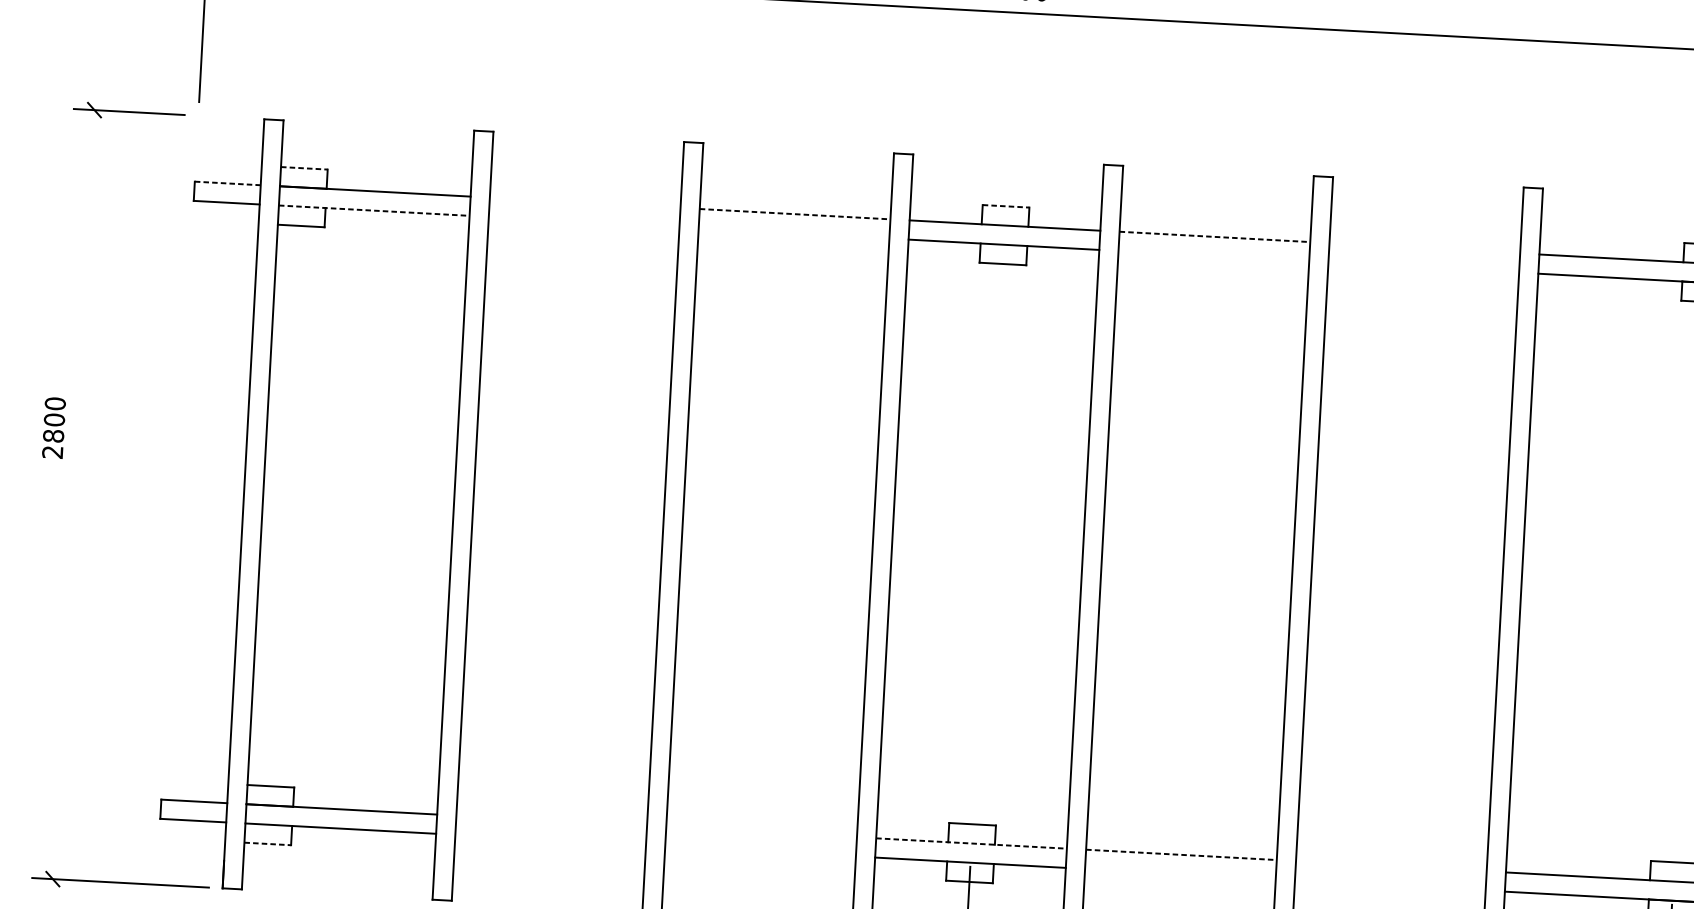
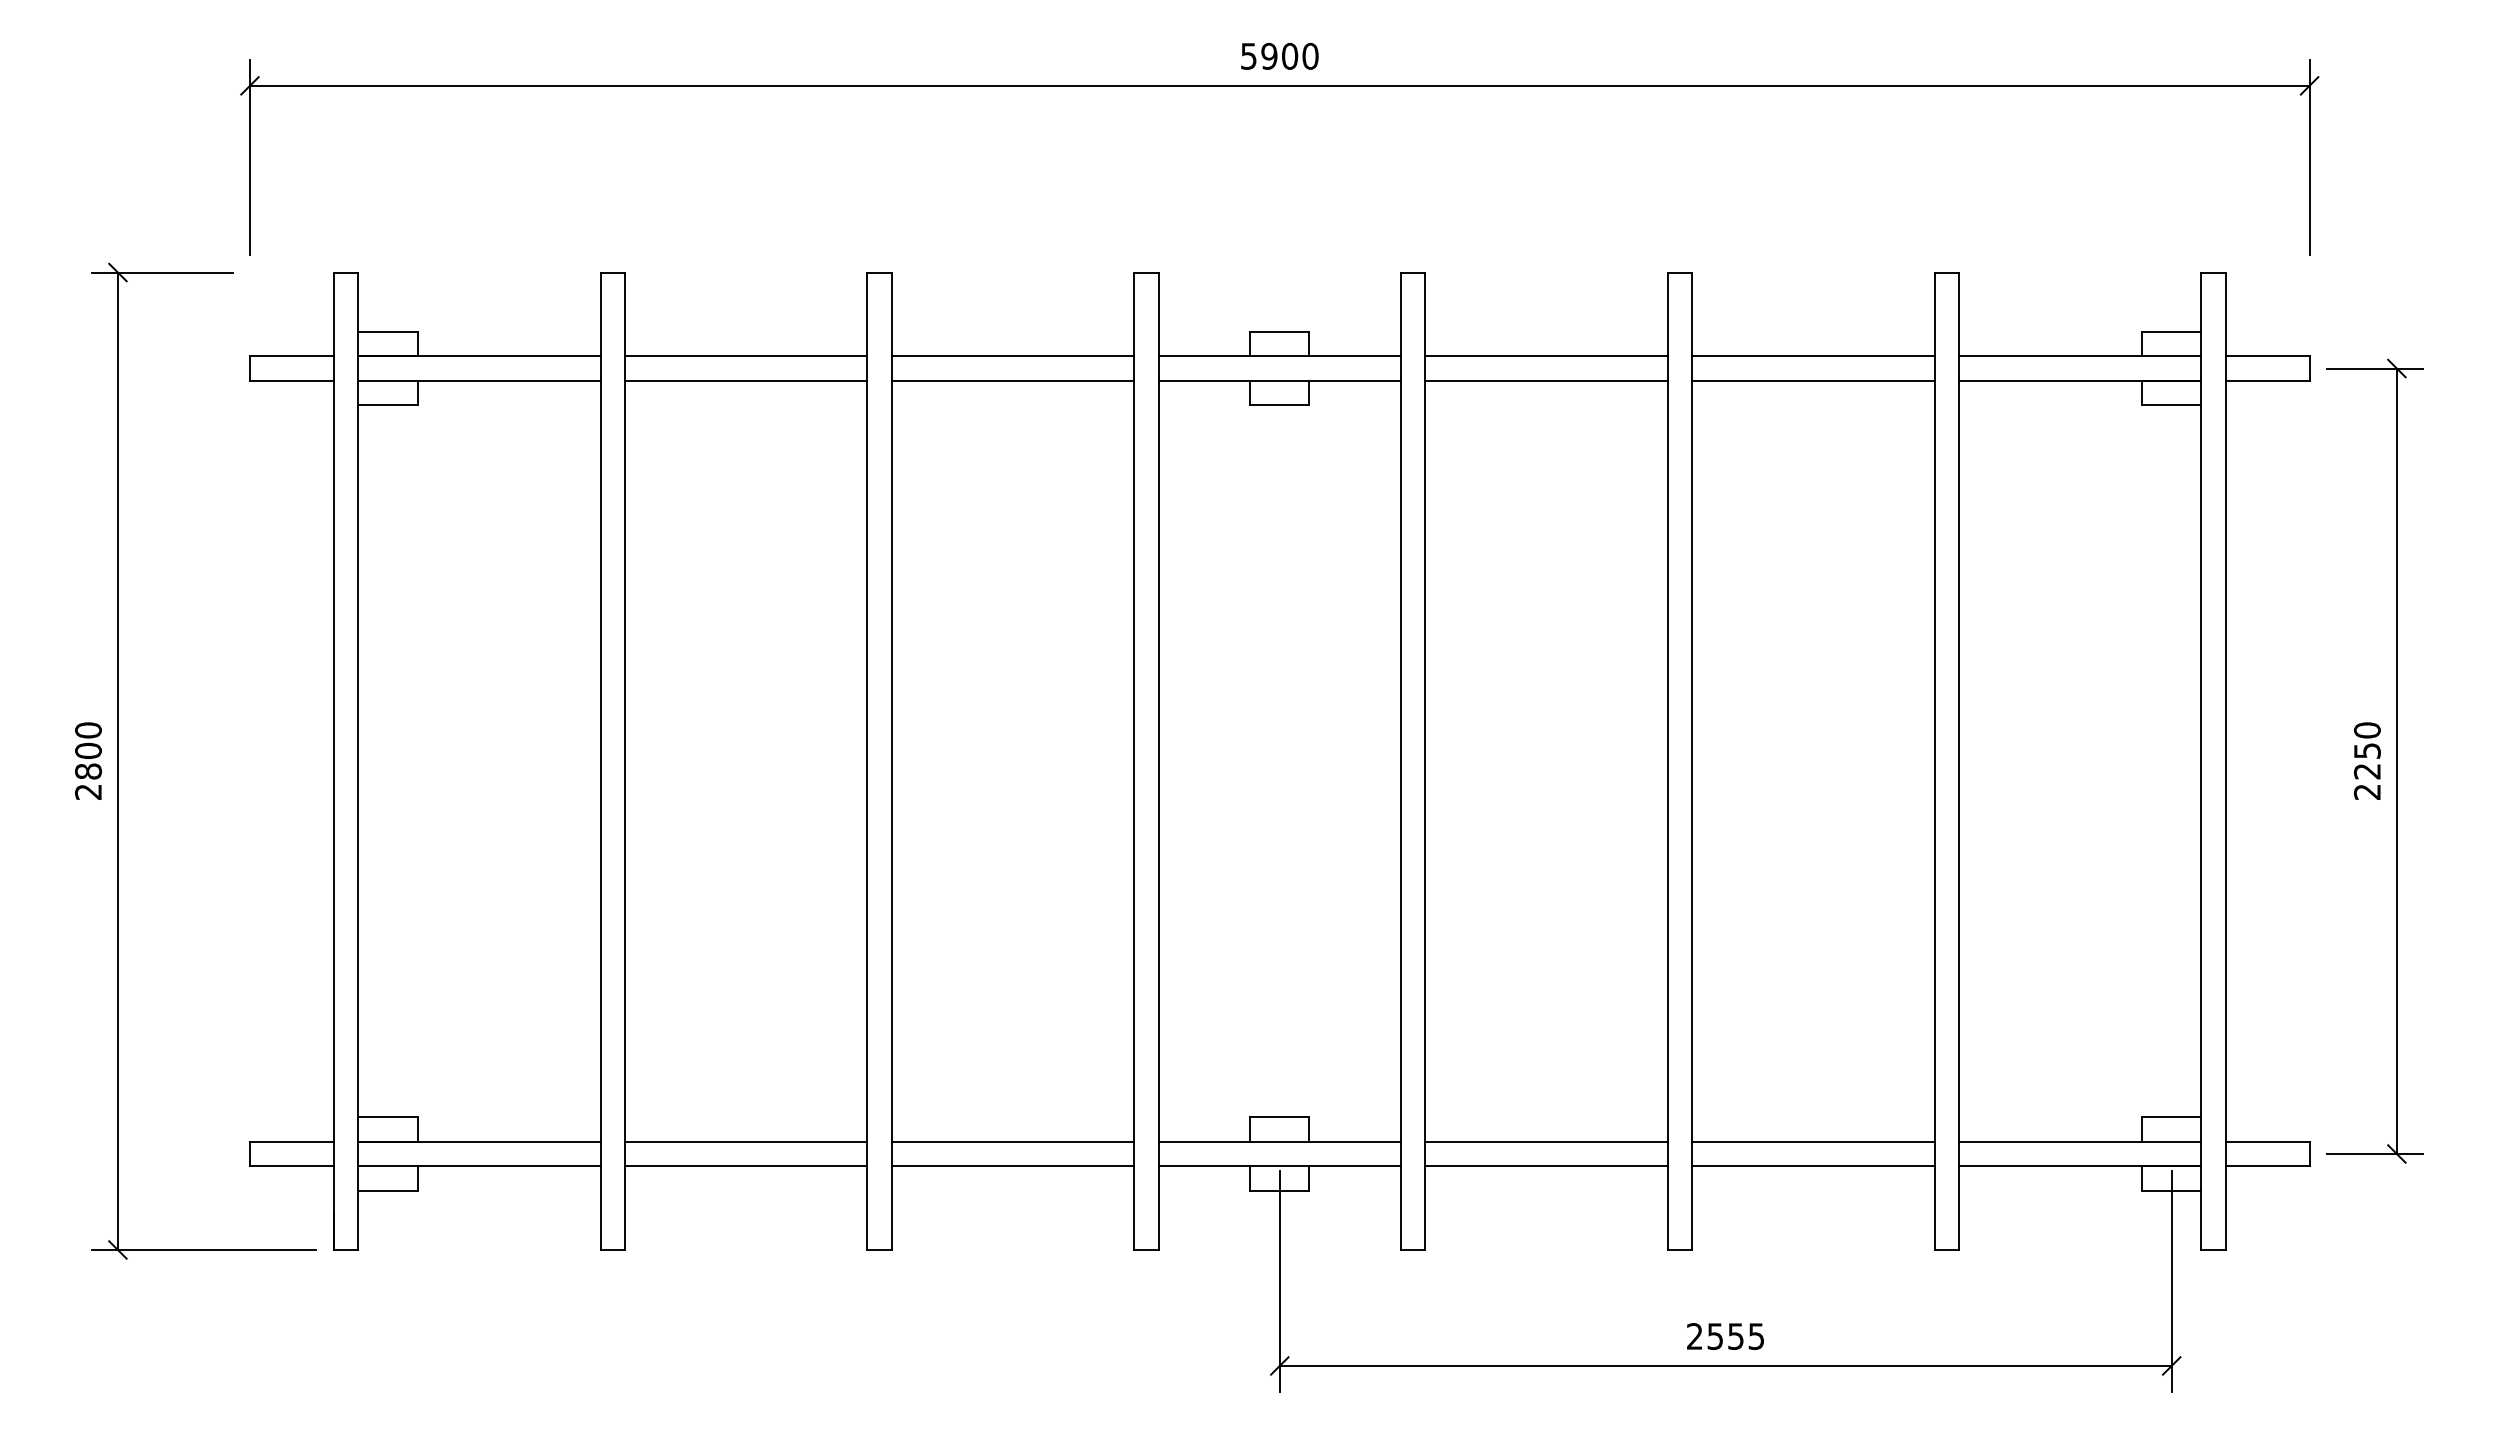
line: (304, 168) -> (387, 331), dashed -> solid
line: (227, 183) -> (291, 356), dashed -> solid
line: (585, 202) -> (746, 356), added
line: (1005, 206) -> (1279, 331), dashed -> solid
line: (374, 210) -> (479, 380), dashed -> solid
line: (795, 214) -> (1013, 356), dashed -> solid
line: (584, 221) -> (746, 380), added
line: (793, 233) -> (1012, 380), added
line: (1215, 237) -> (1547, 356), dashed -> solid
line: (1424, 248) -> (1813, 356), added
line: (1213, 255) -> (1546, 380), added
line: (1423, 267) -> (1813, 380), added
text: (54, 427) -> (88, 760), moved
line: (73, 494) -> (117, 760), added
line: (552, 820) -> (746, 1141), added
line: (761, 831) -> (1012, 1141), added
line: (550, 840) -> (746, 1166), added
line: (267, 843) -> (387, 1190), dashed -> solid
line: (972, 843) -> (1280, 1141), dashed -> solid
line: (760, 851) -> (1012, 1166), added
line: (1182, 854) -> (1547, 1141), dashed -> solid
line: (1391, 866) -> (1813, 1141), added
line: (1180, 874) -> (1546, 1166), added
line: (1390, 885) -> (1813, 1166), added

